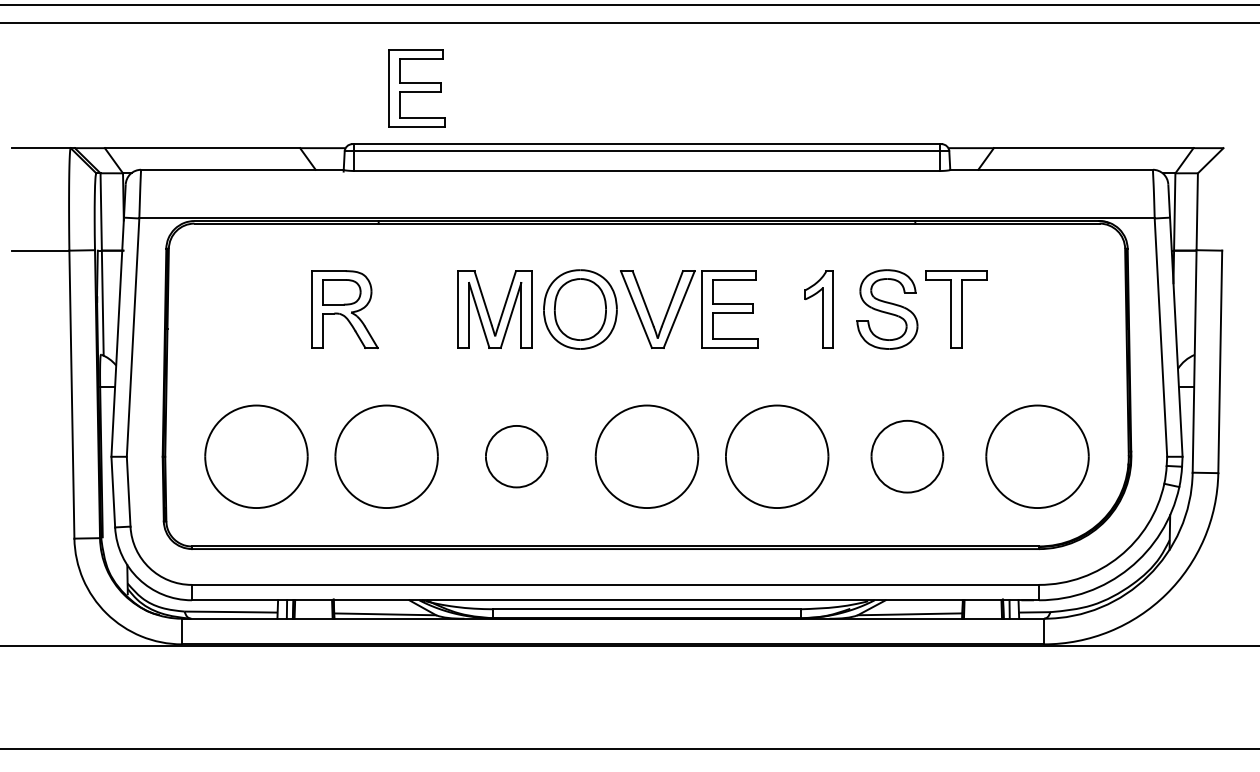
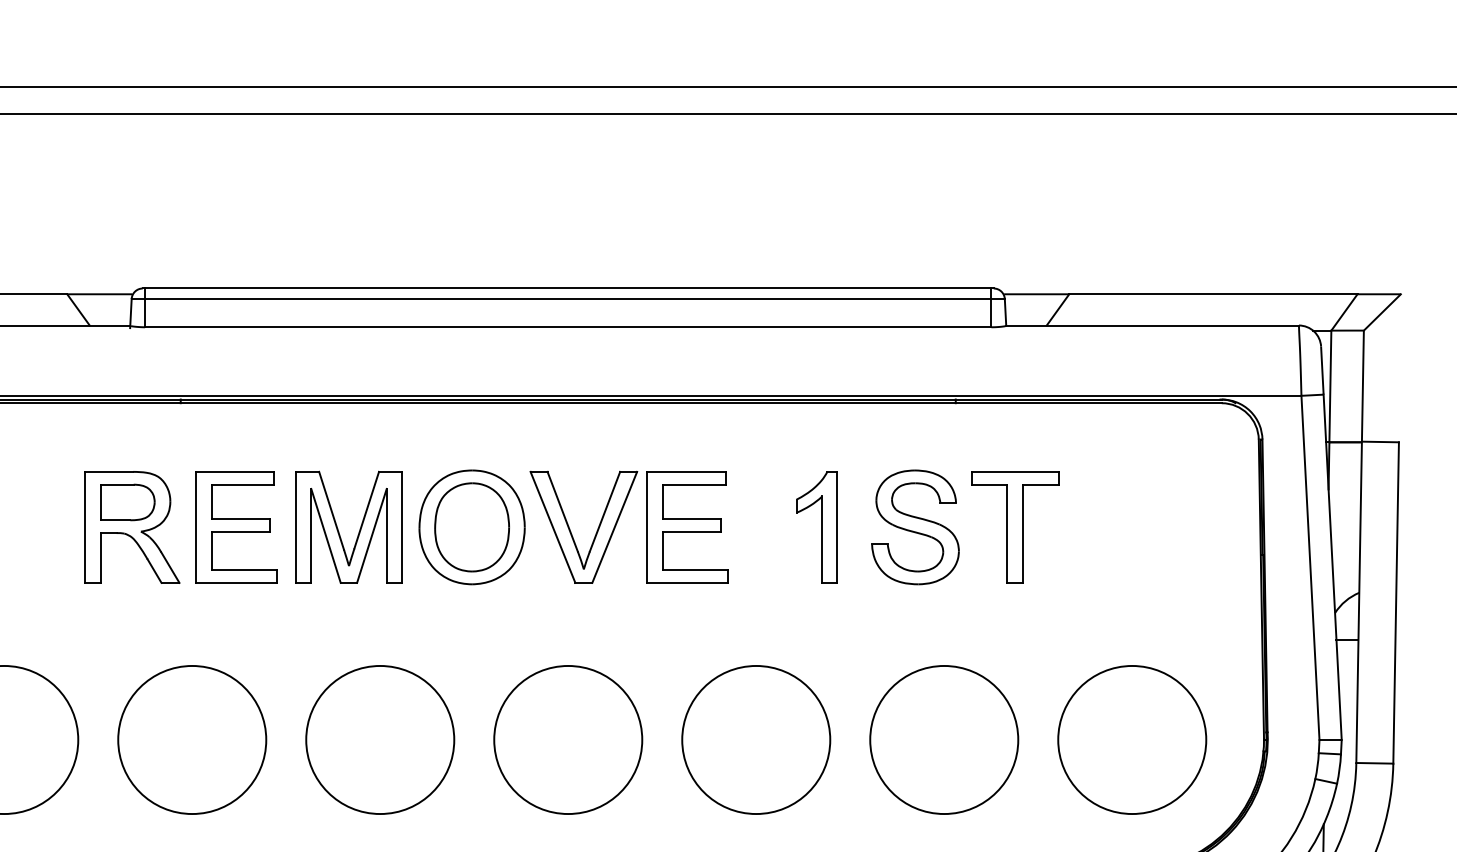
part: (416, 88) -> (235, 527), moved
part: (516, 456) -> (379, 739), size x1.67
part: (907, 456) -> (944, 739), size x1.43

